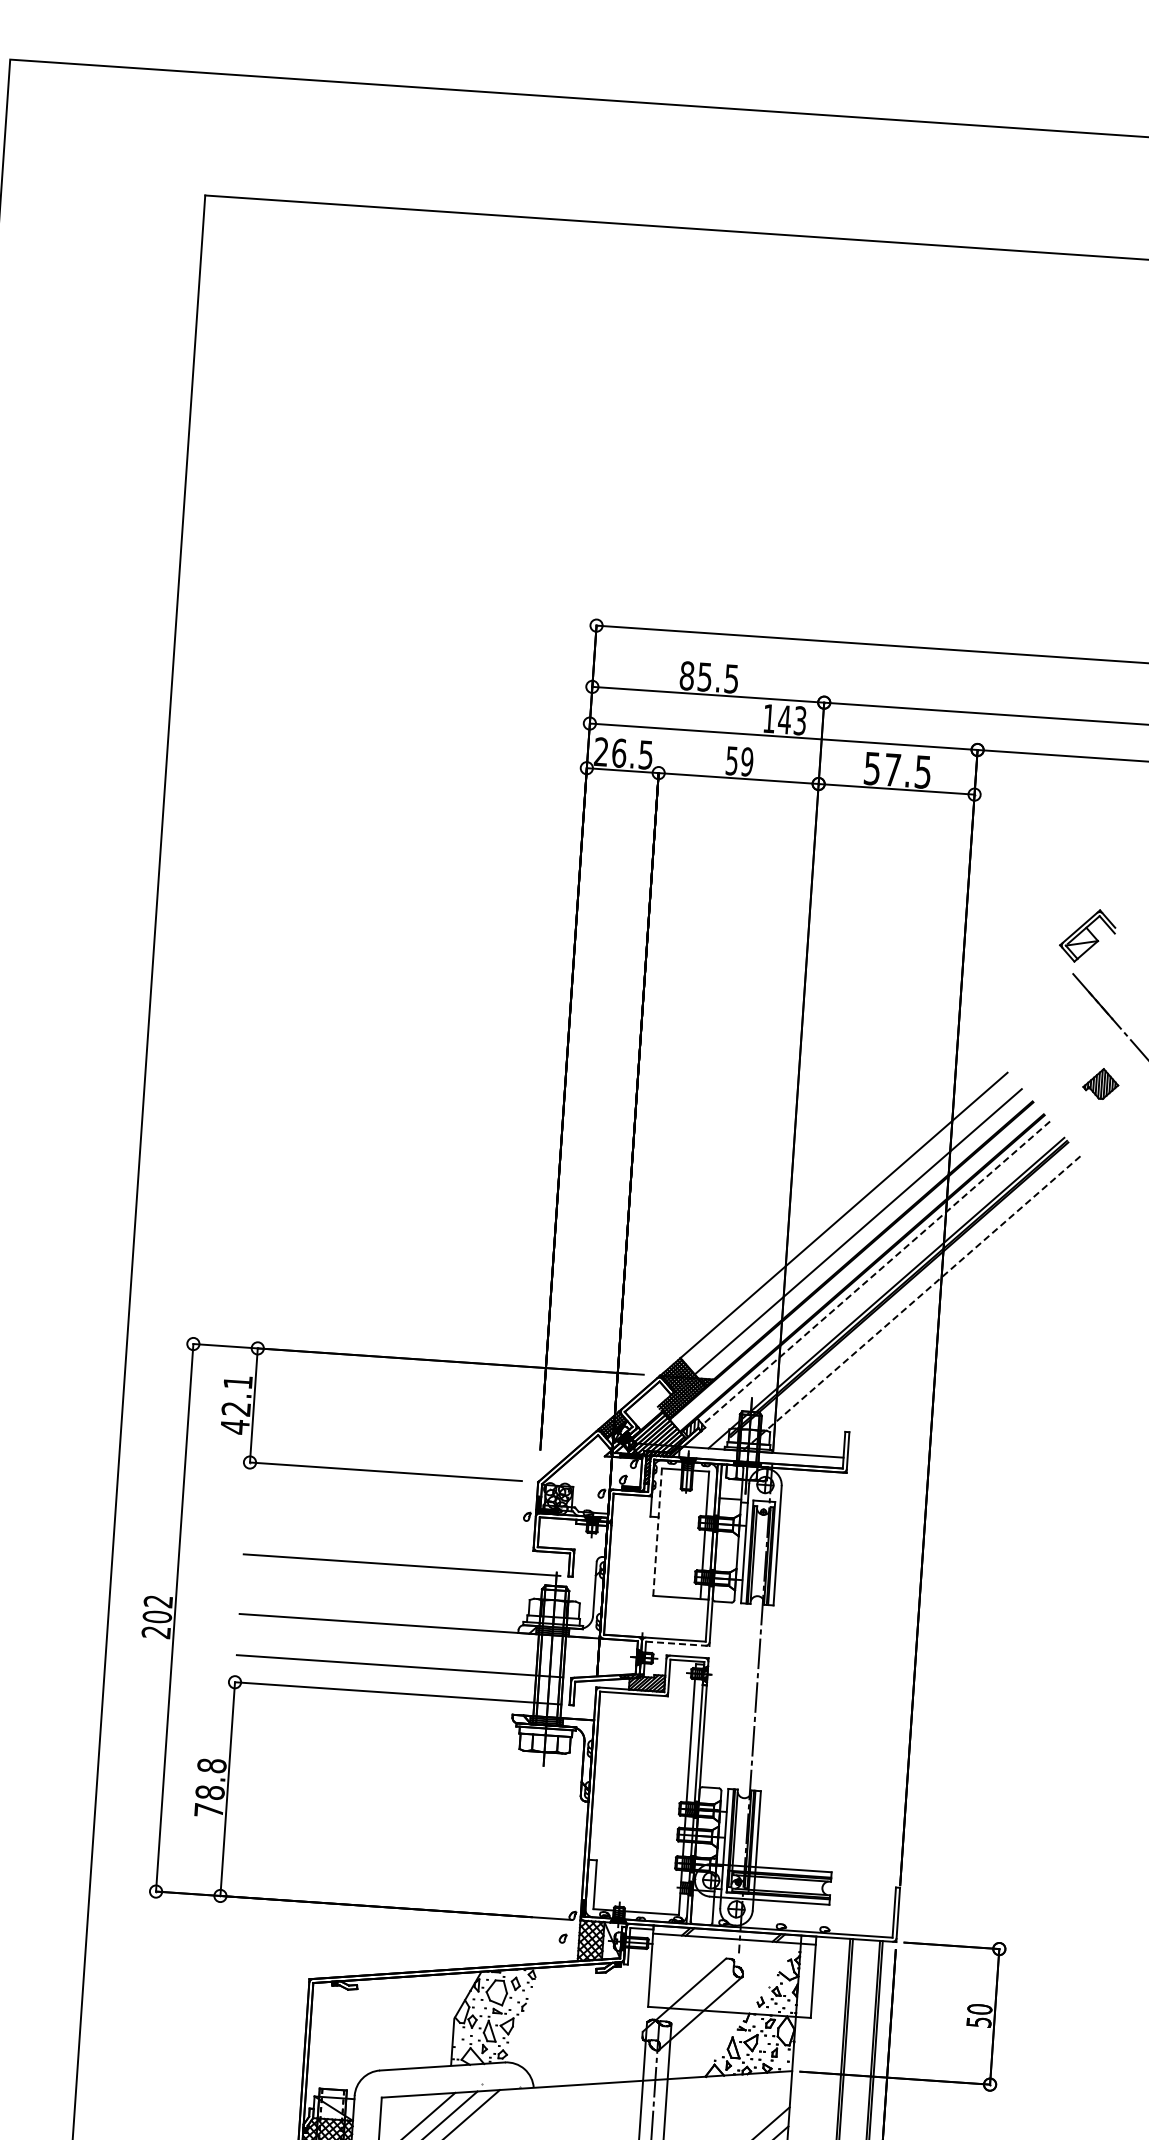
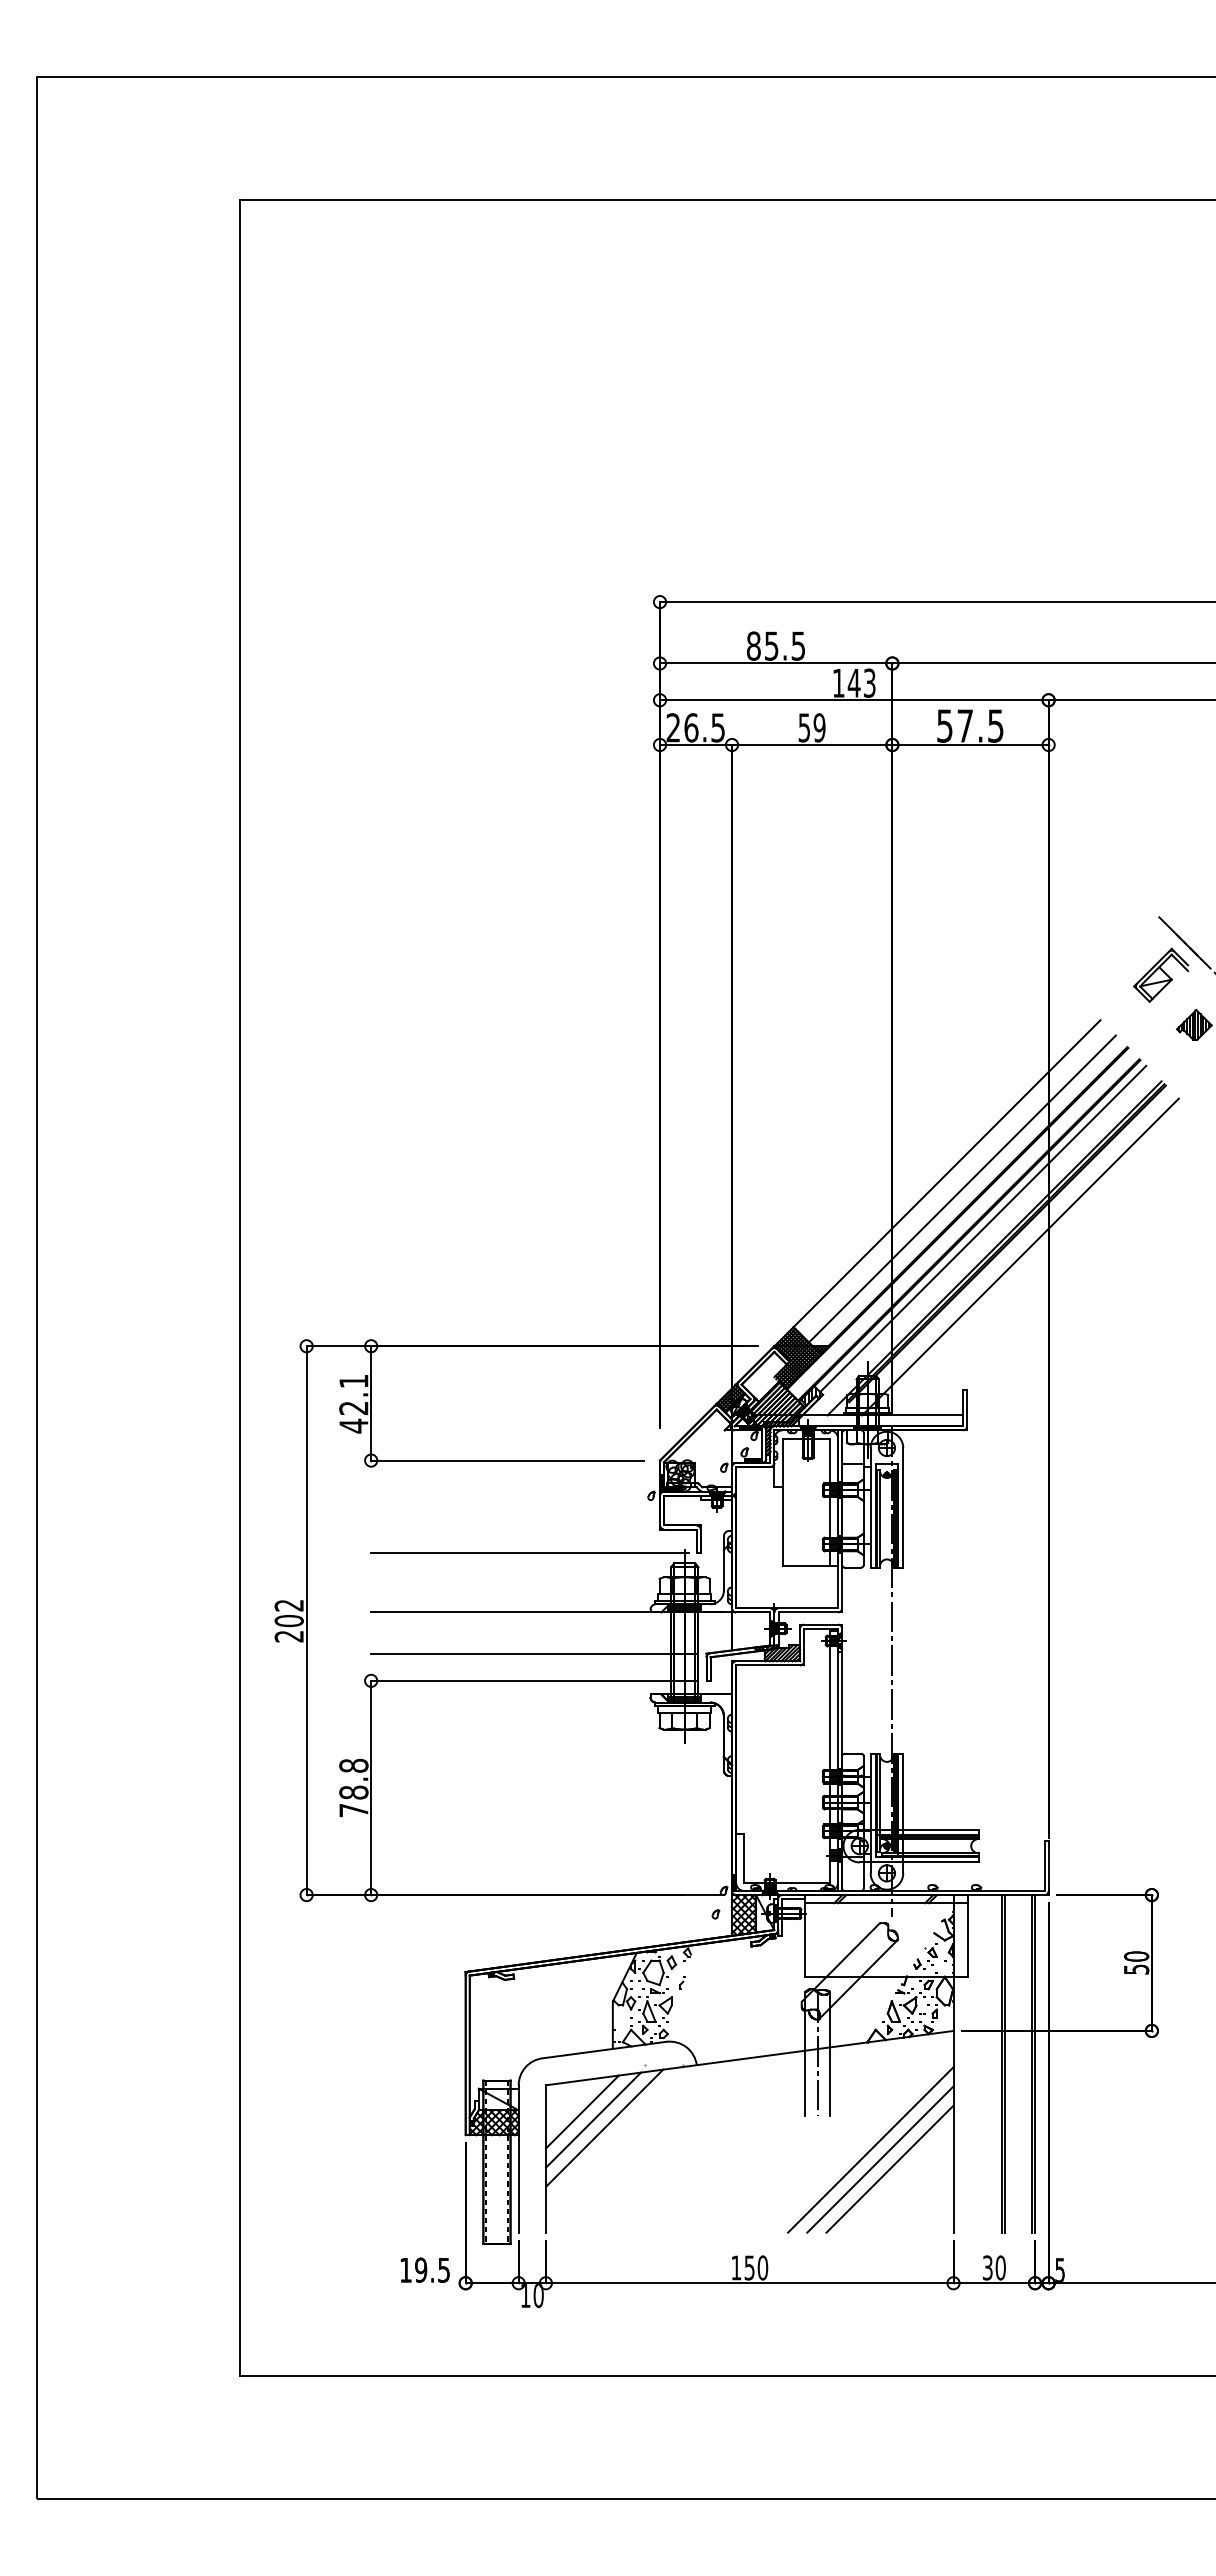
part: (1088, 935) -> (1161, 974), moved
line: (876, 1273) -> (983, 1229), dashed -> solid
line: (911, 1304) -> (1020, 1257), dashed -> solid
line: (657, 1532) -> (782, 1502), dashed -> solid
line: (677, 1643) -> (810, 1612), dashed -> solid

